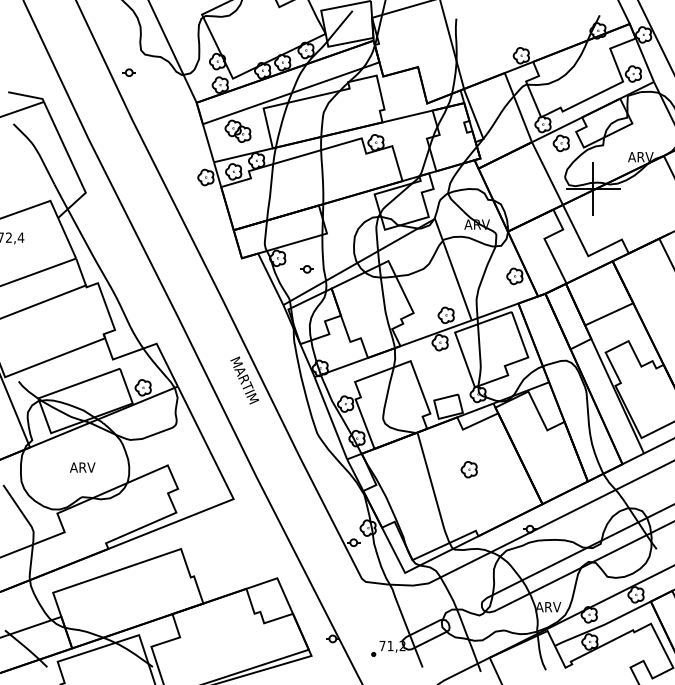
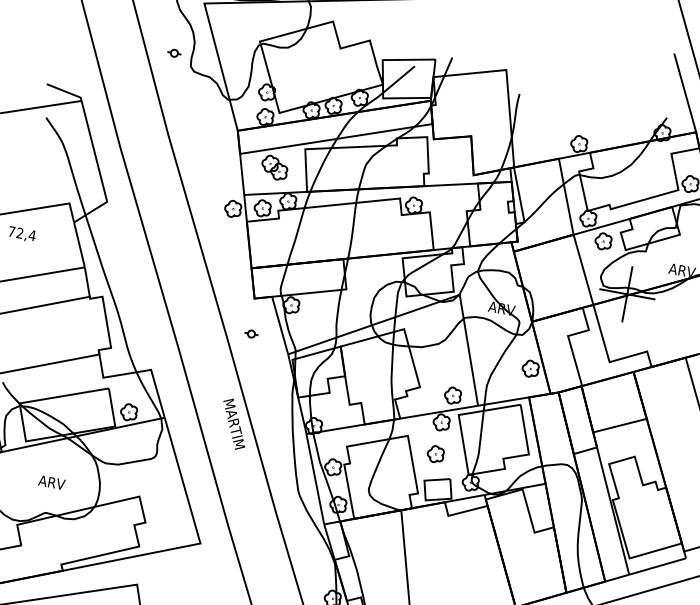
part: (128, 72) -> (173, 52), moved
part: (306, 269) -> (250, 334), moved
part: (468, 469) -> (435, 454), moved

